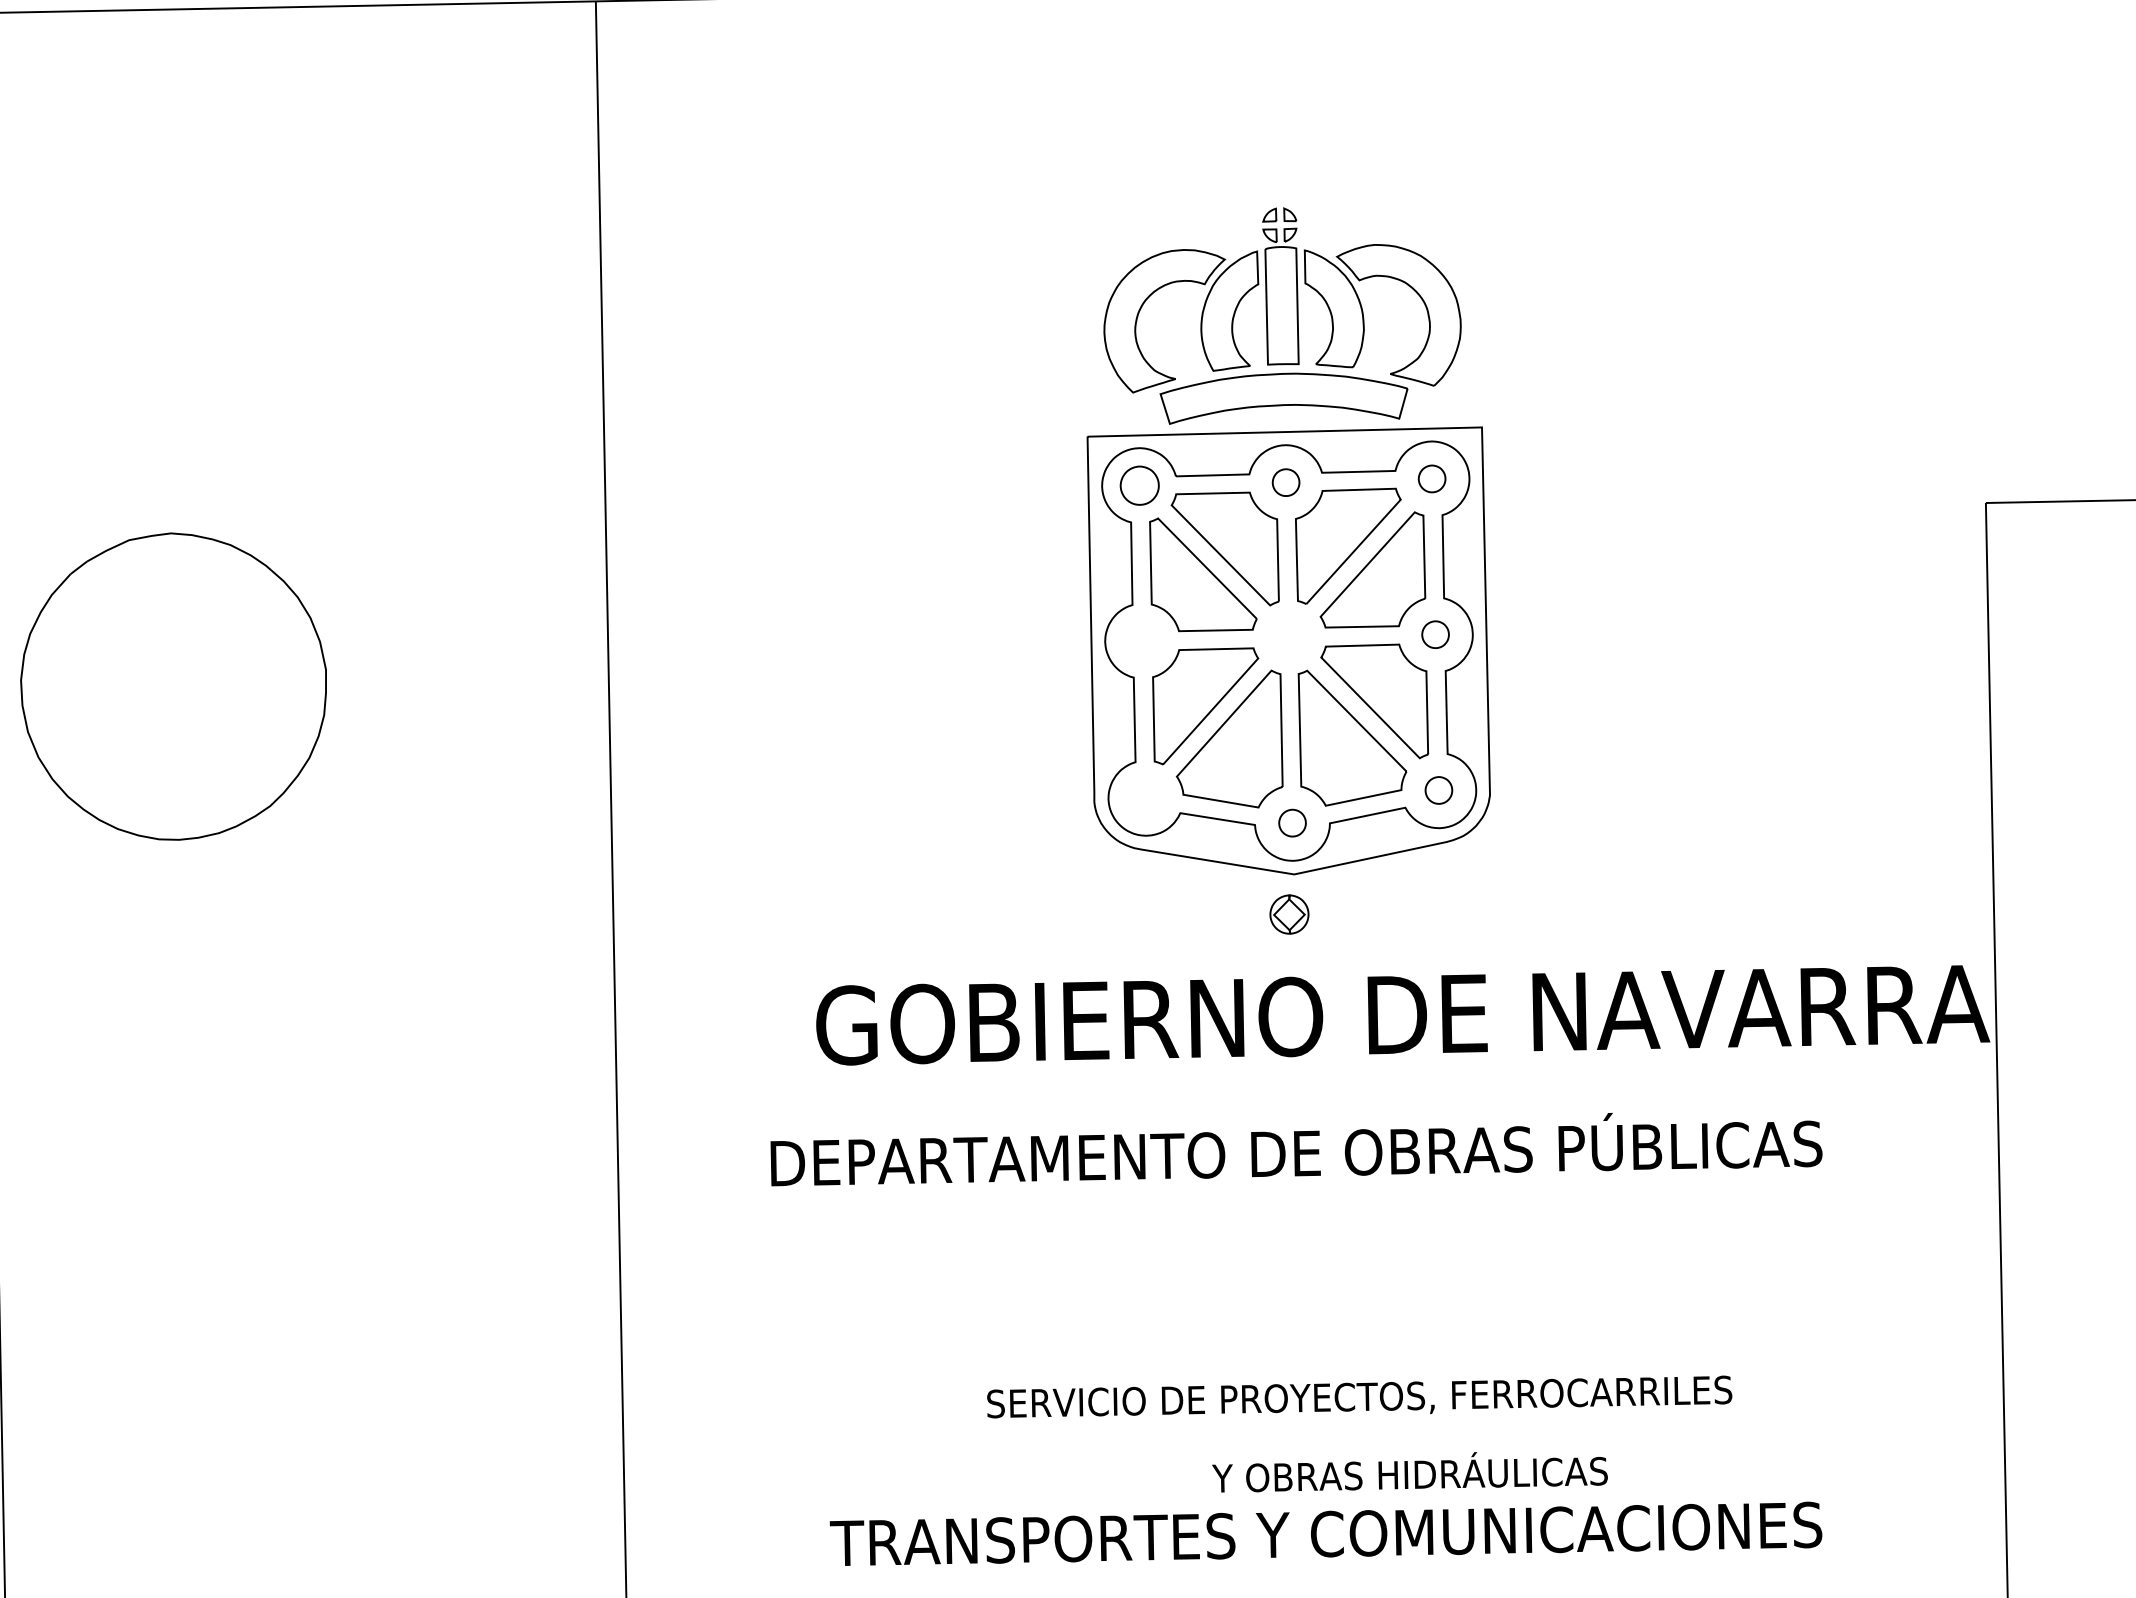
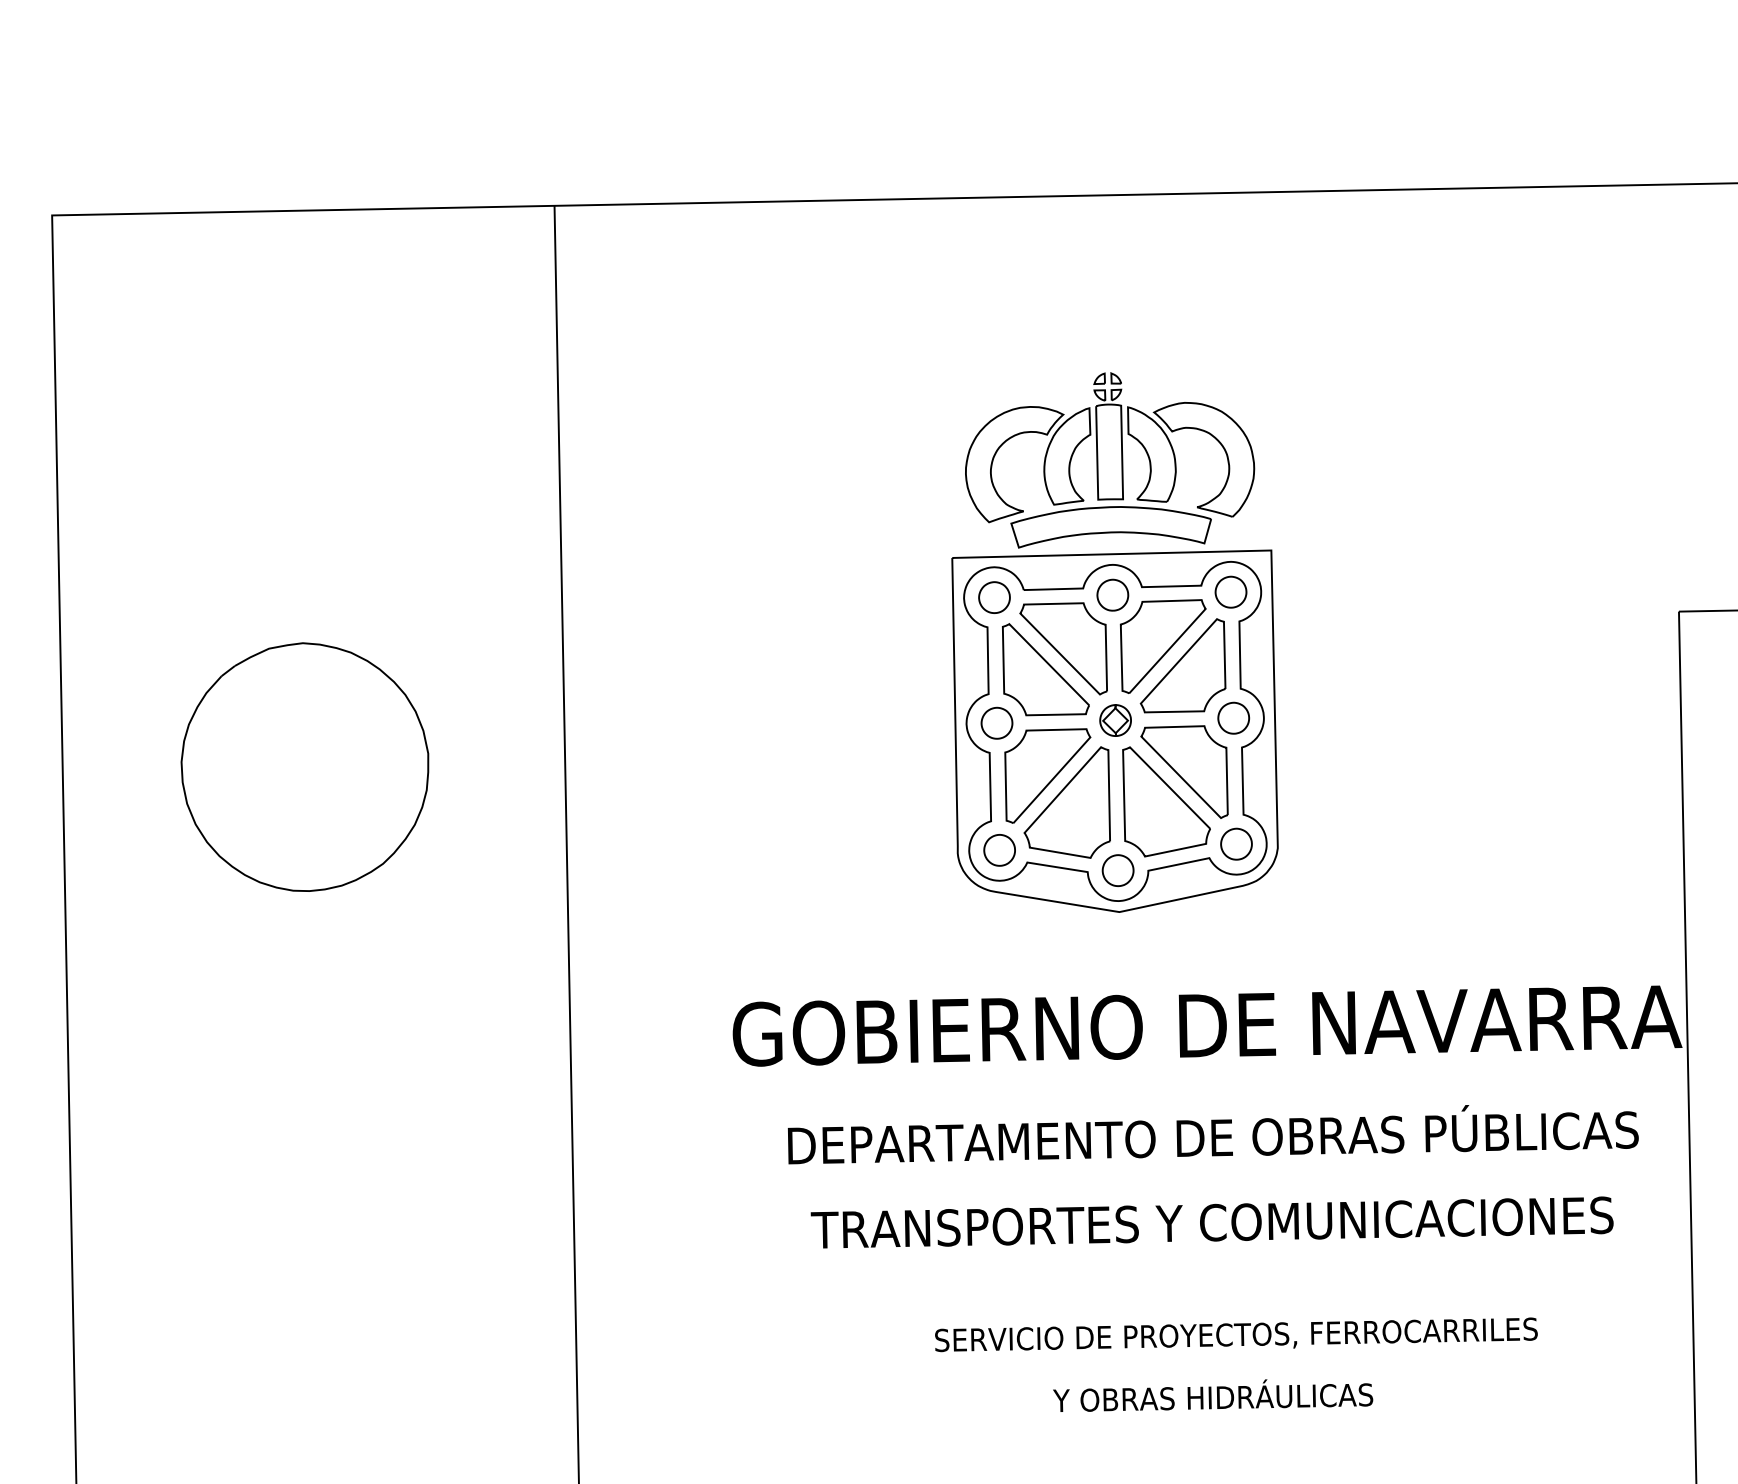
part: (1431, 478) -> (1230, 591), size x1.43
part: (1285, 481) -> (1112, 594), size x1.43
part: (1435, 633) -> (1233, 717), size x1.43
part: (1142, 640) -> (996, 722), added
part: (173, 685) -> (304, 766), moved
part: (1438, 789) -> (1236, 843), size x1.43
part: (1145, 798) -> (999, 850), added
part: (1291, 823) -> (1117, 870), size x1.43
part: (1289, 914) -> (1115, 720), moved
text: (1295, 1149) -> (1212, 1134), moved
text: (1359, 1396) -> (1236, 1334), moved
text: (1325, 1533) -> (1211, 1222), moved

